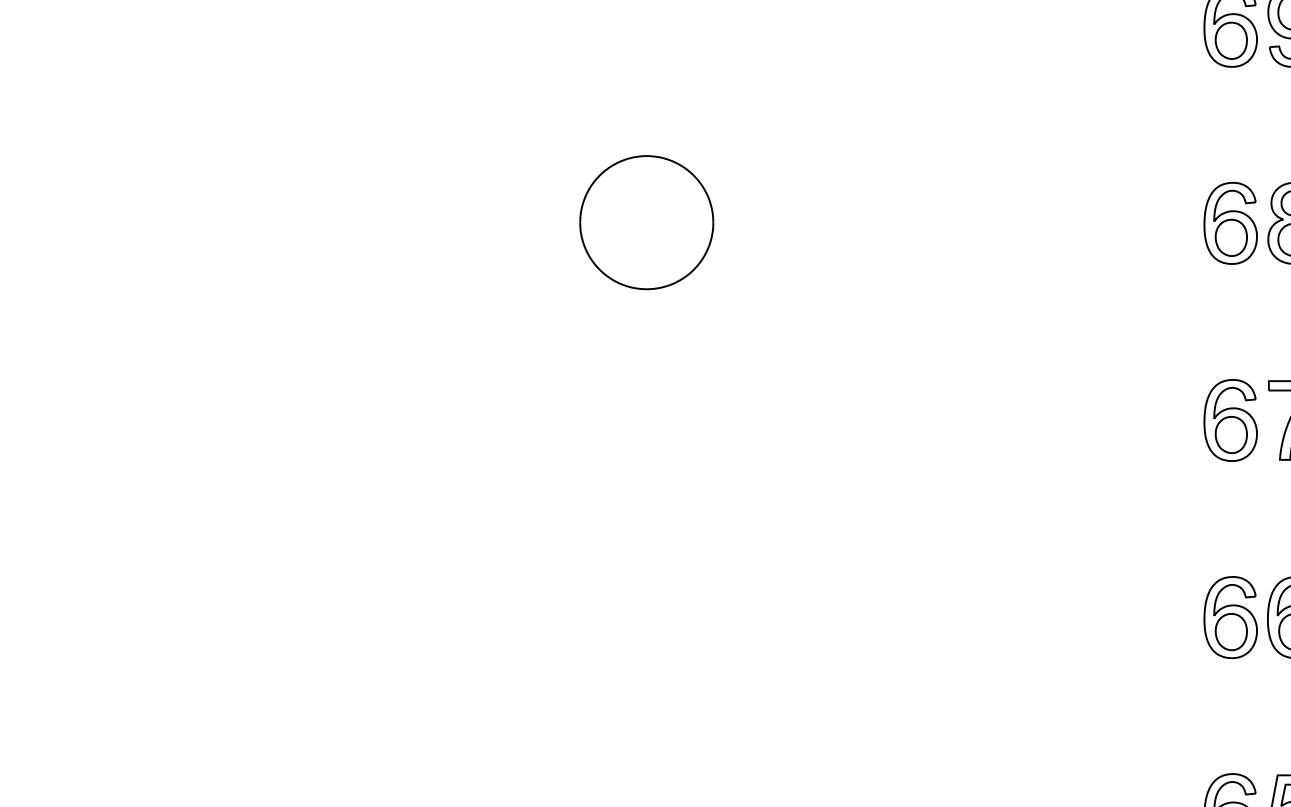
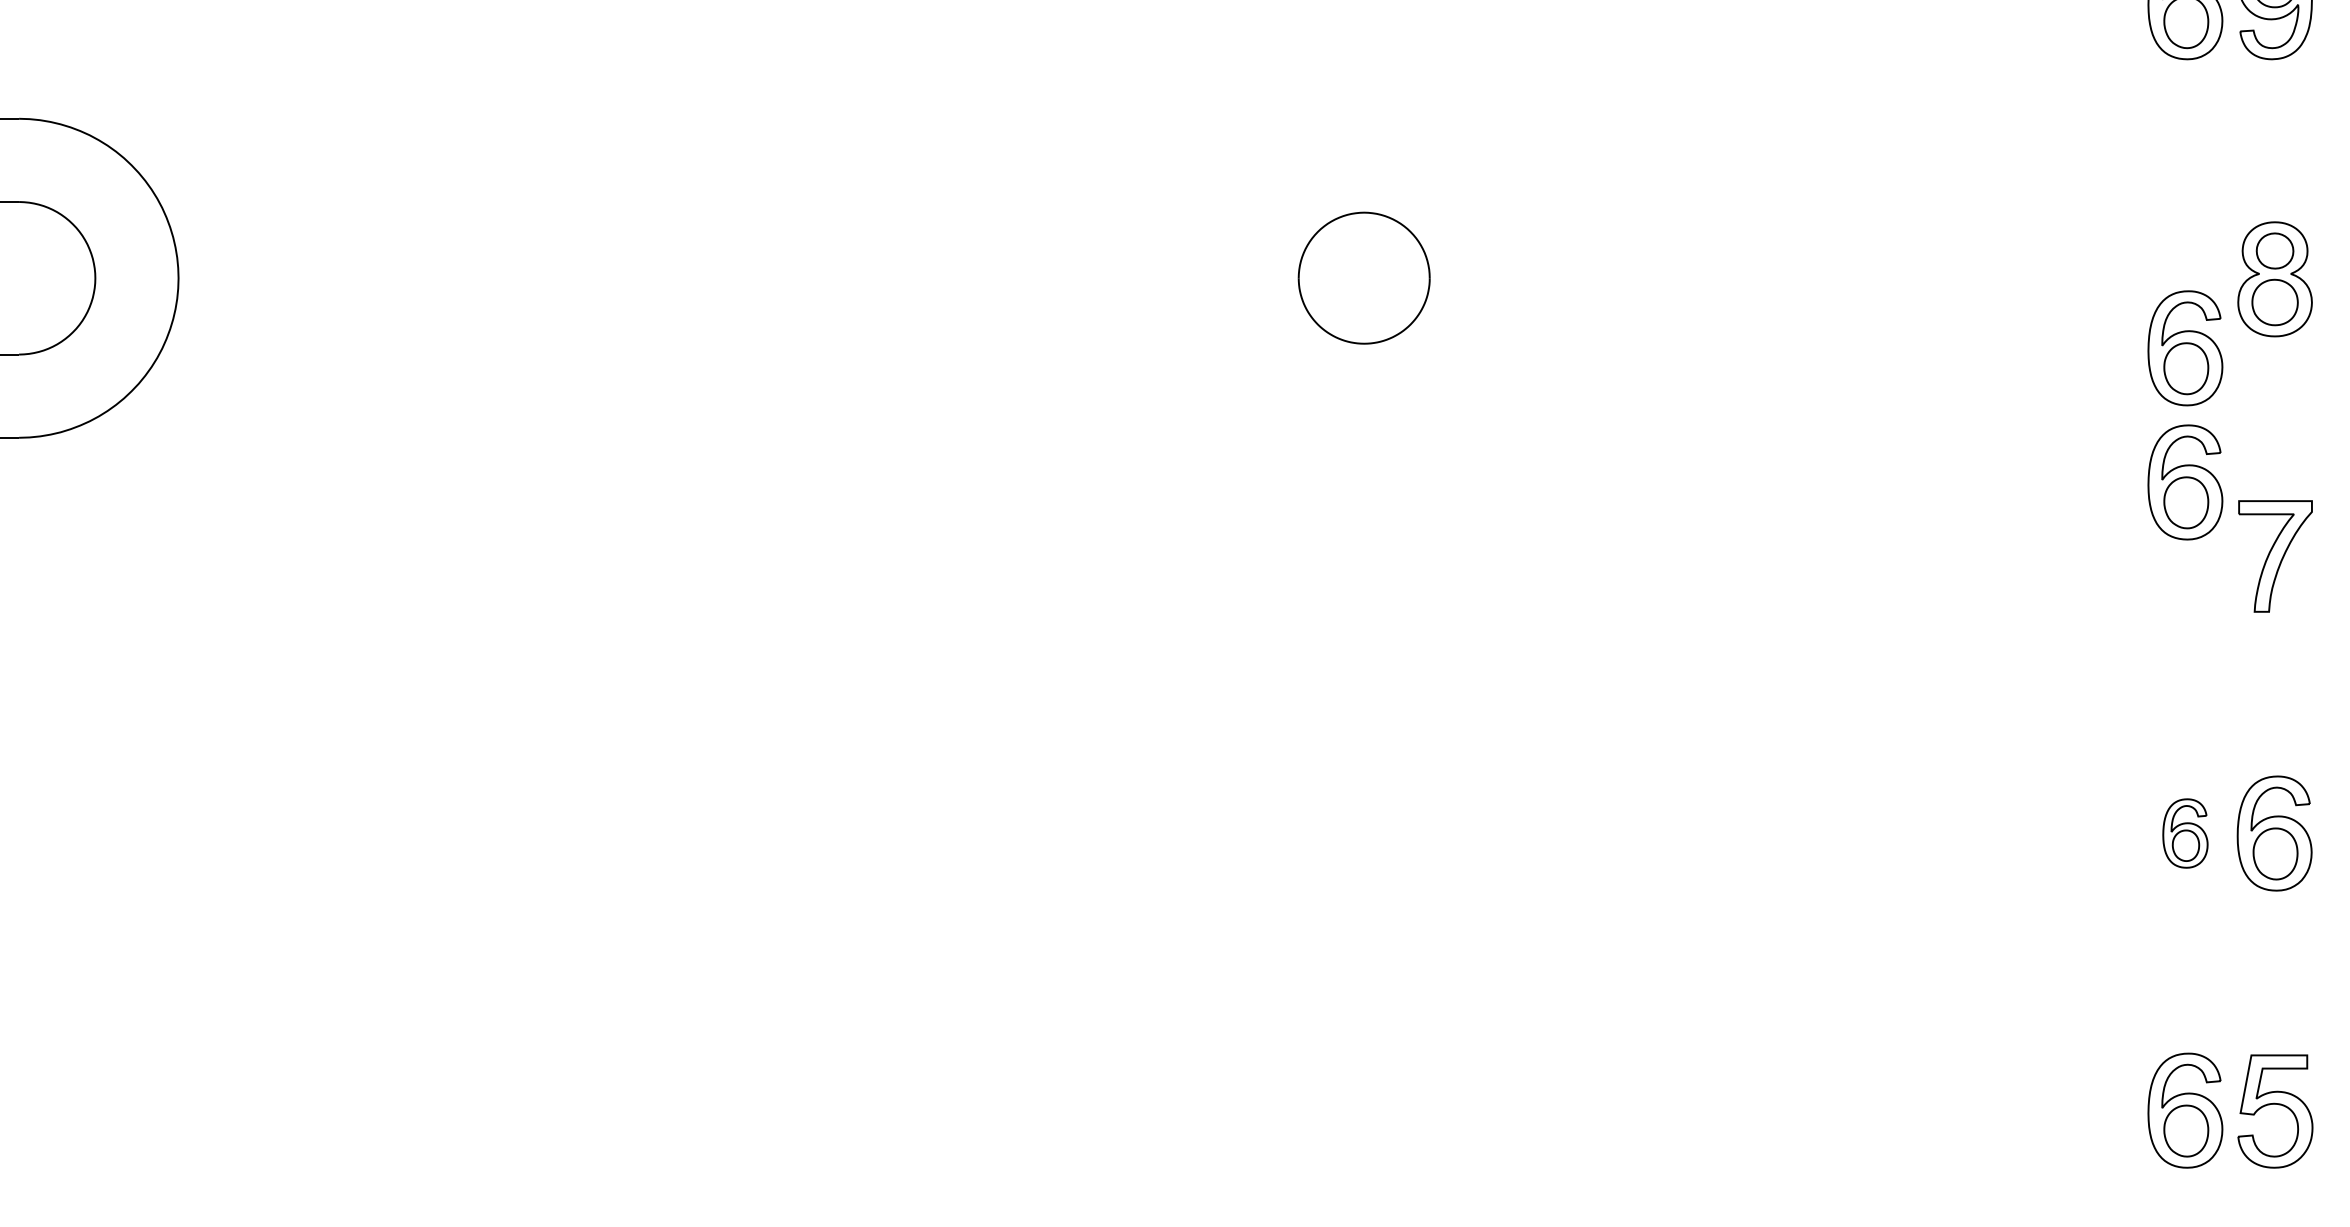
part: (646, 222) -> (1363, 277), size x0.7
part: (1230, 223) -> (2185, 348), moved
part: (1230, 420) -> (2185, 482), moved
part: (1230, 617) -> (2185, 833), size x0.6

